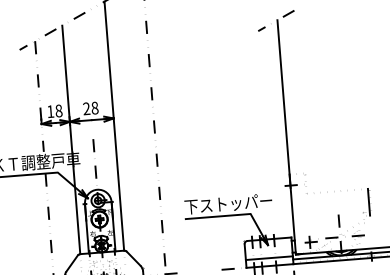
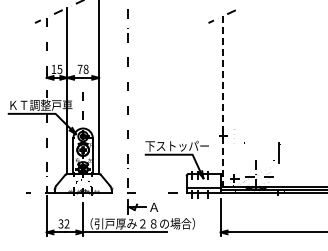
text: (85, 107) -> (79, 68), 28 -> 78
text: (58, 109) -> (59, 68), 18 -> 15
line: (287, 137) -> (223, 101), solid -> dashed

